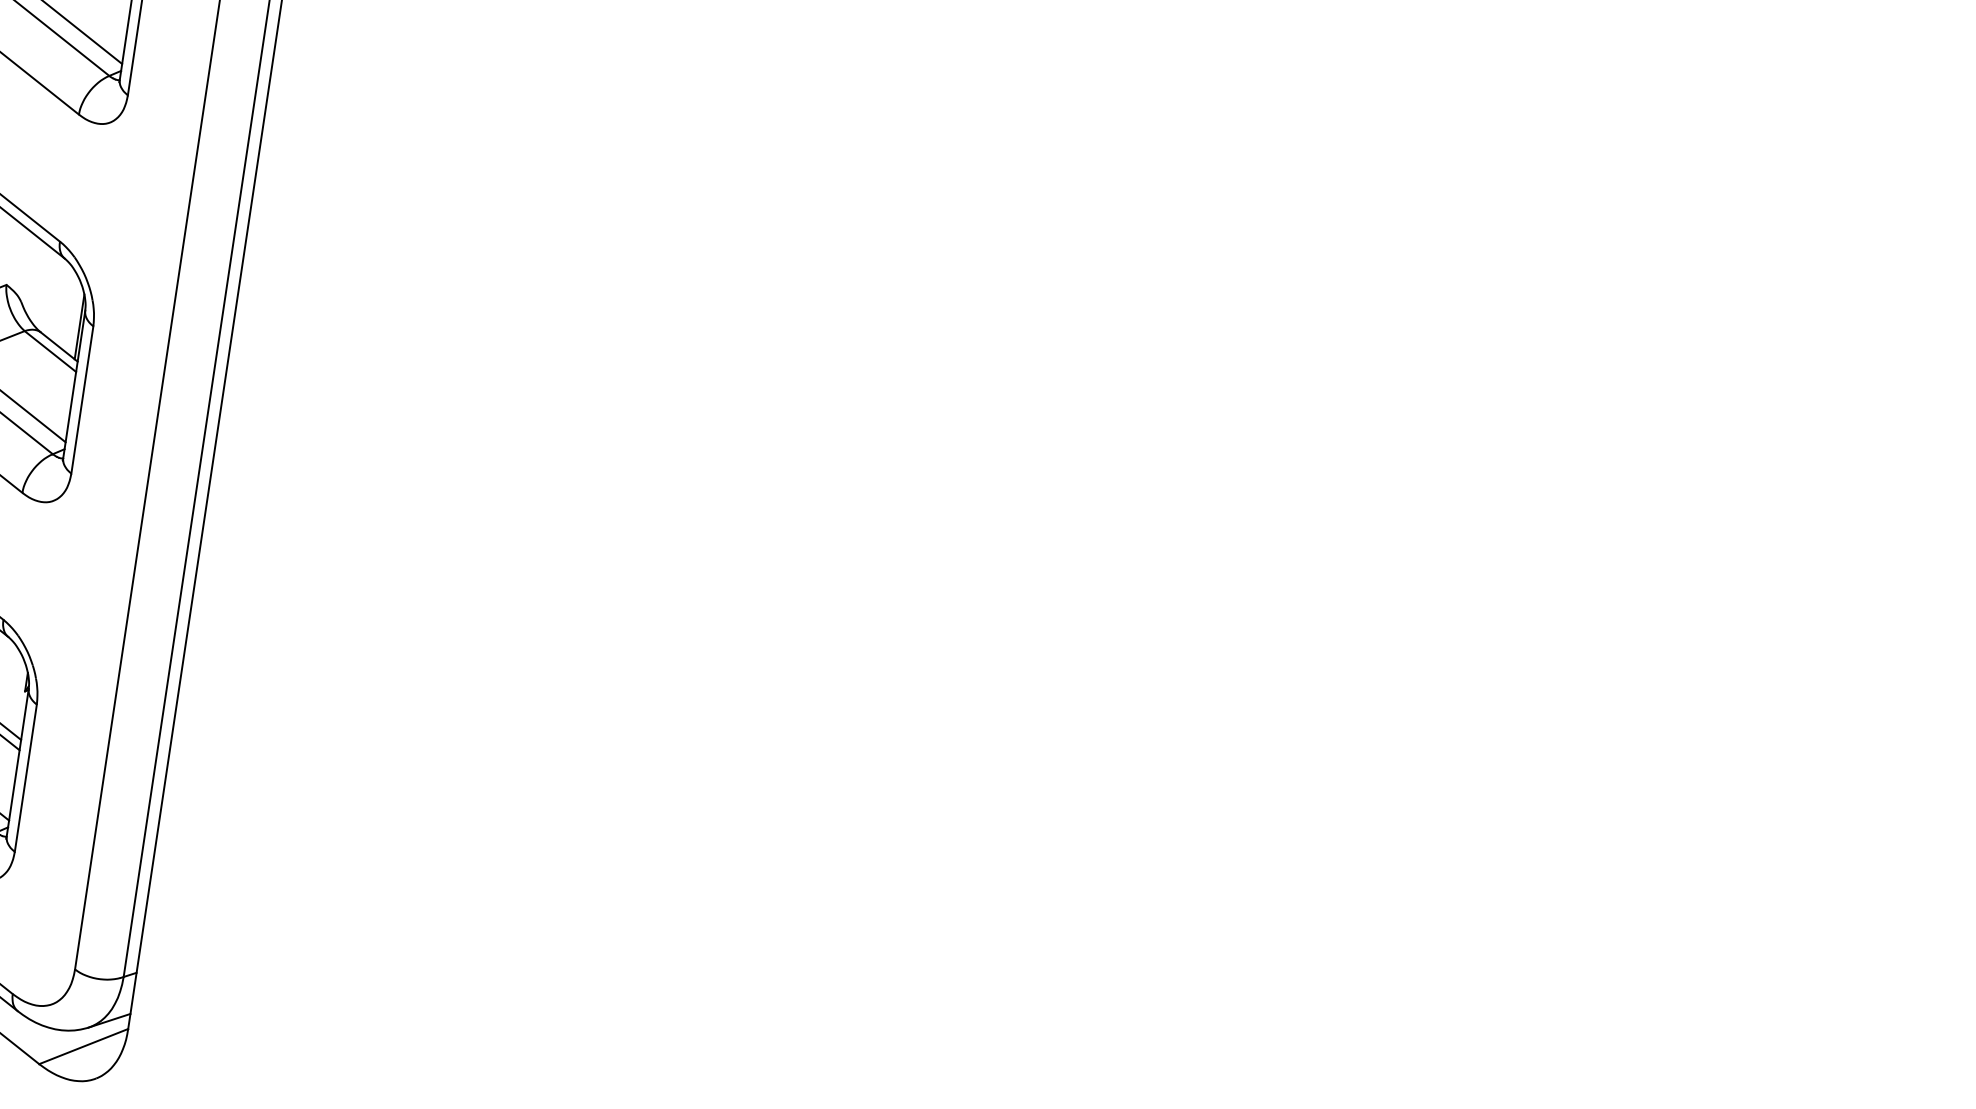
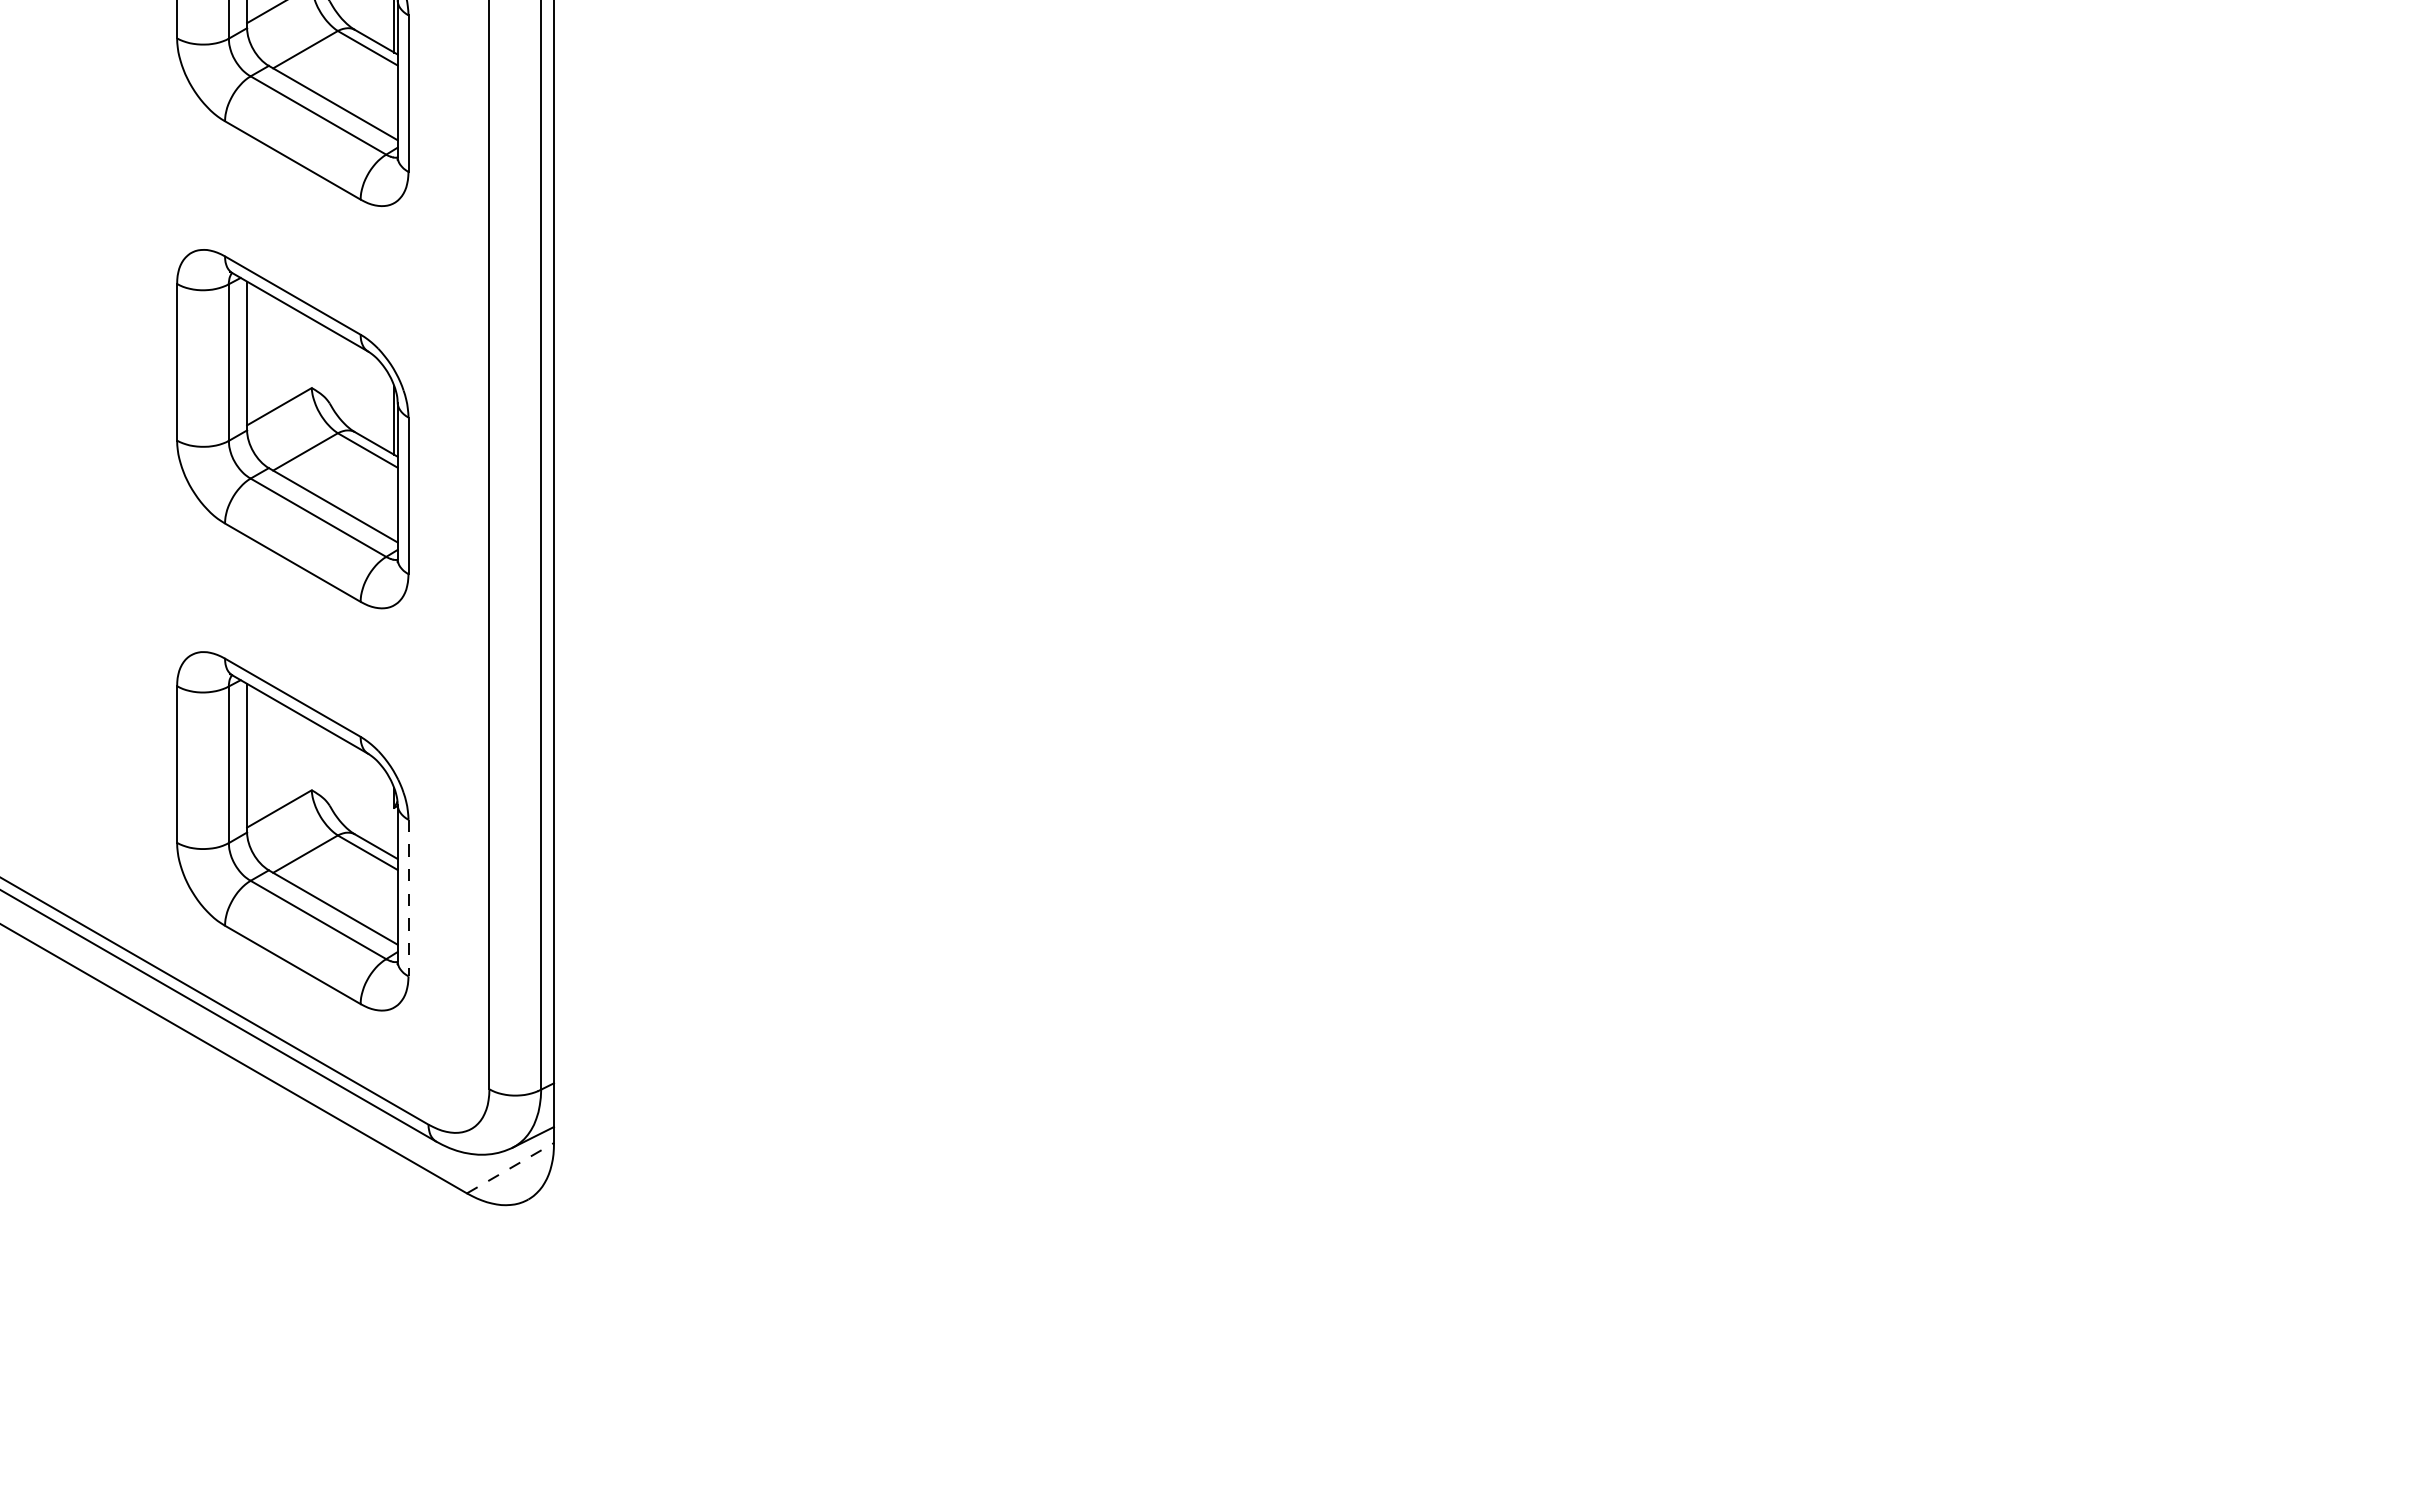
line: (25, 778) -> (408, 898), solid -> dashed
line: (83, 1045) -> (510, 1167), solid -> dashed

